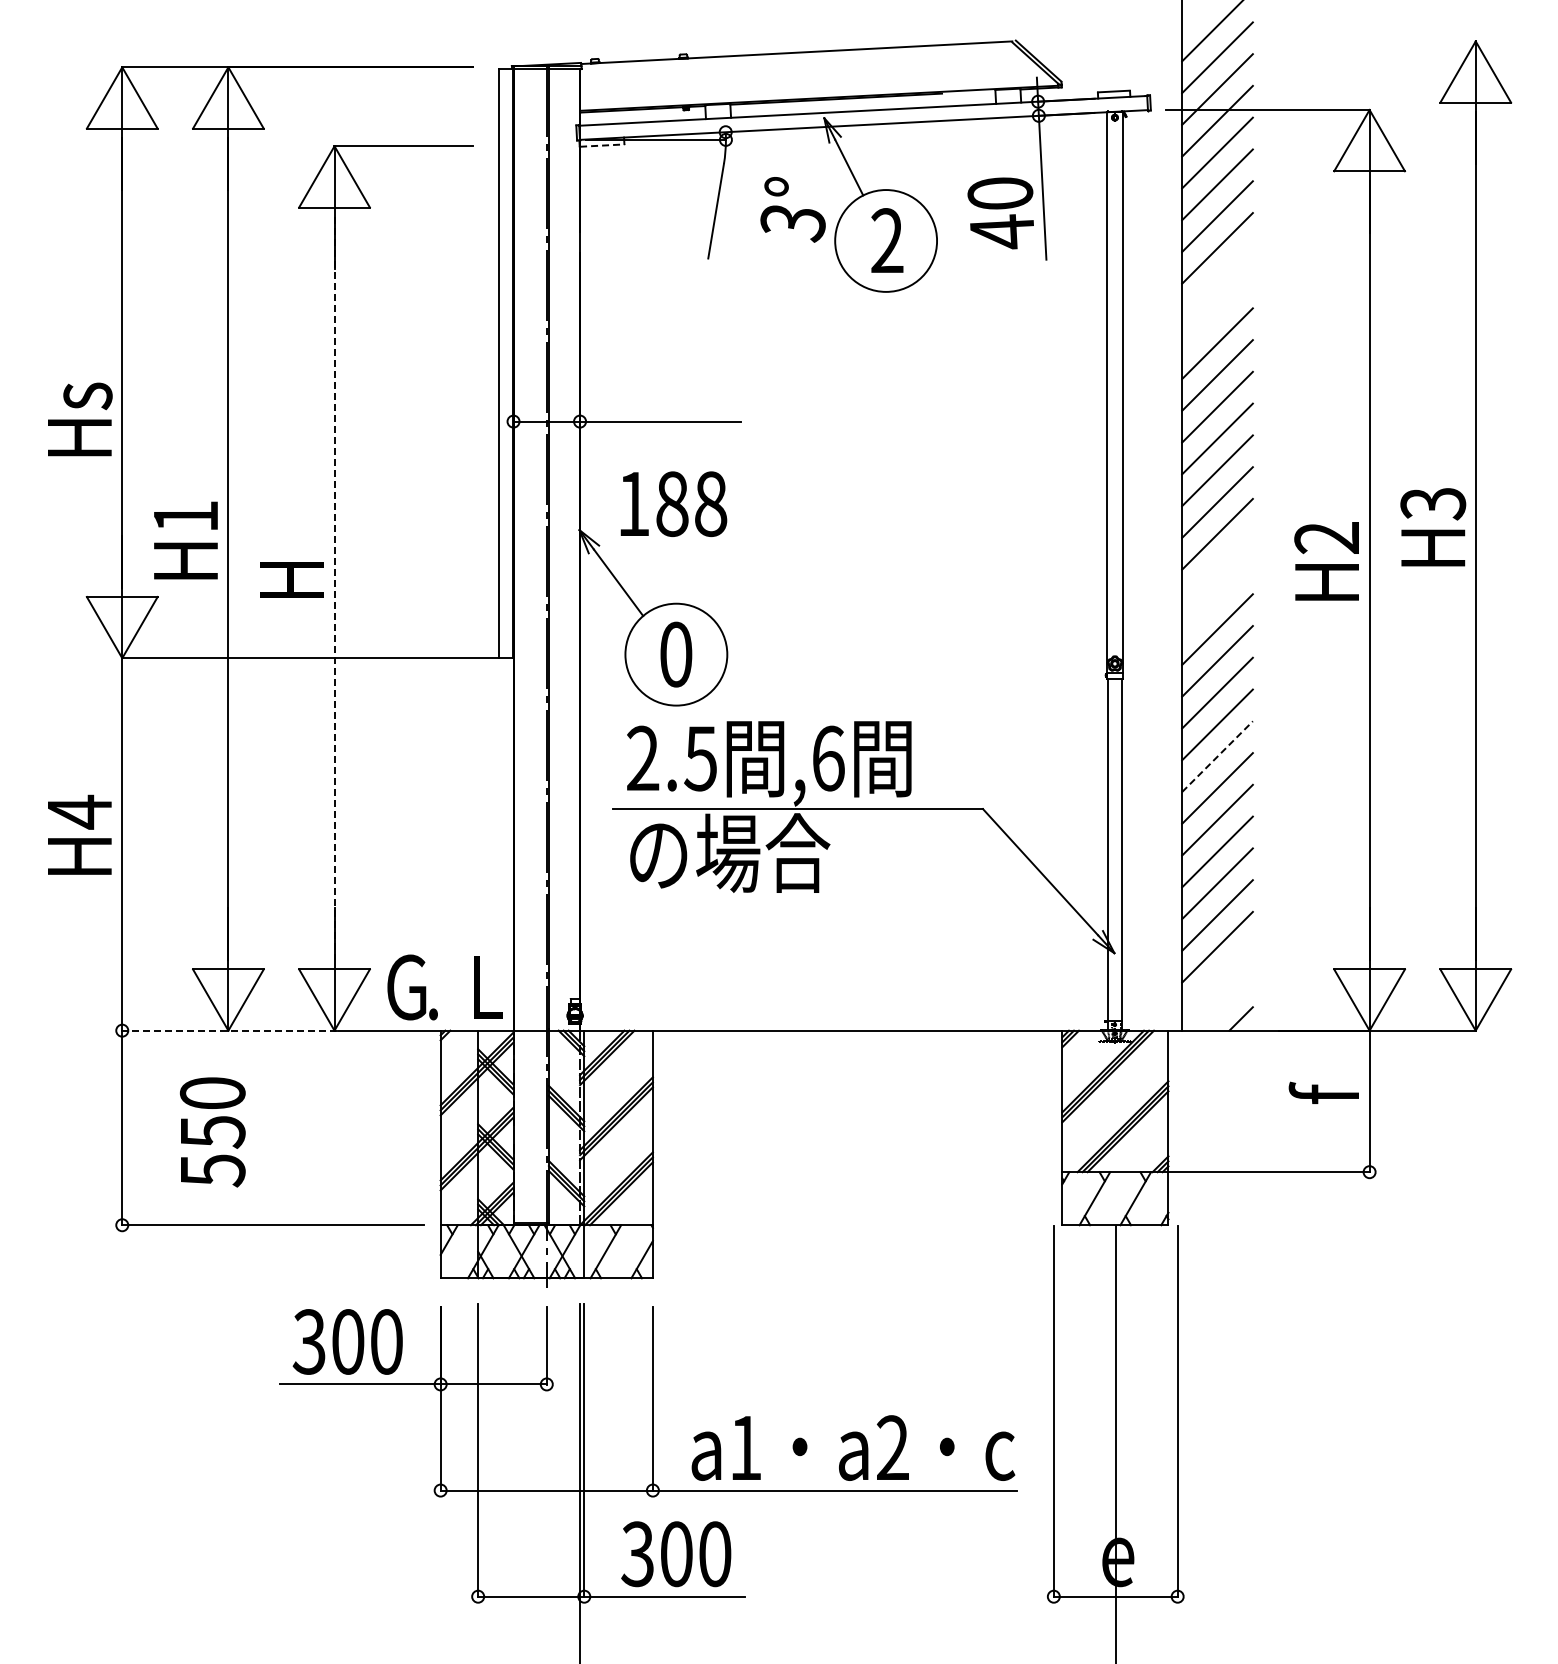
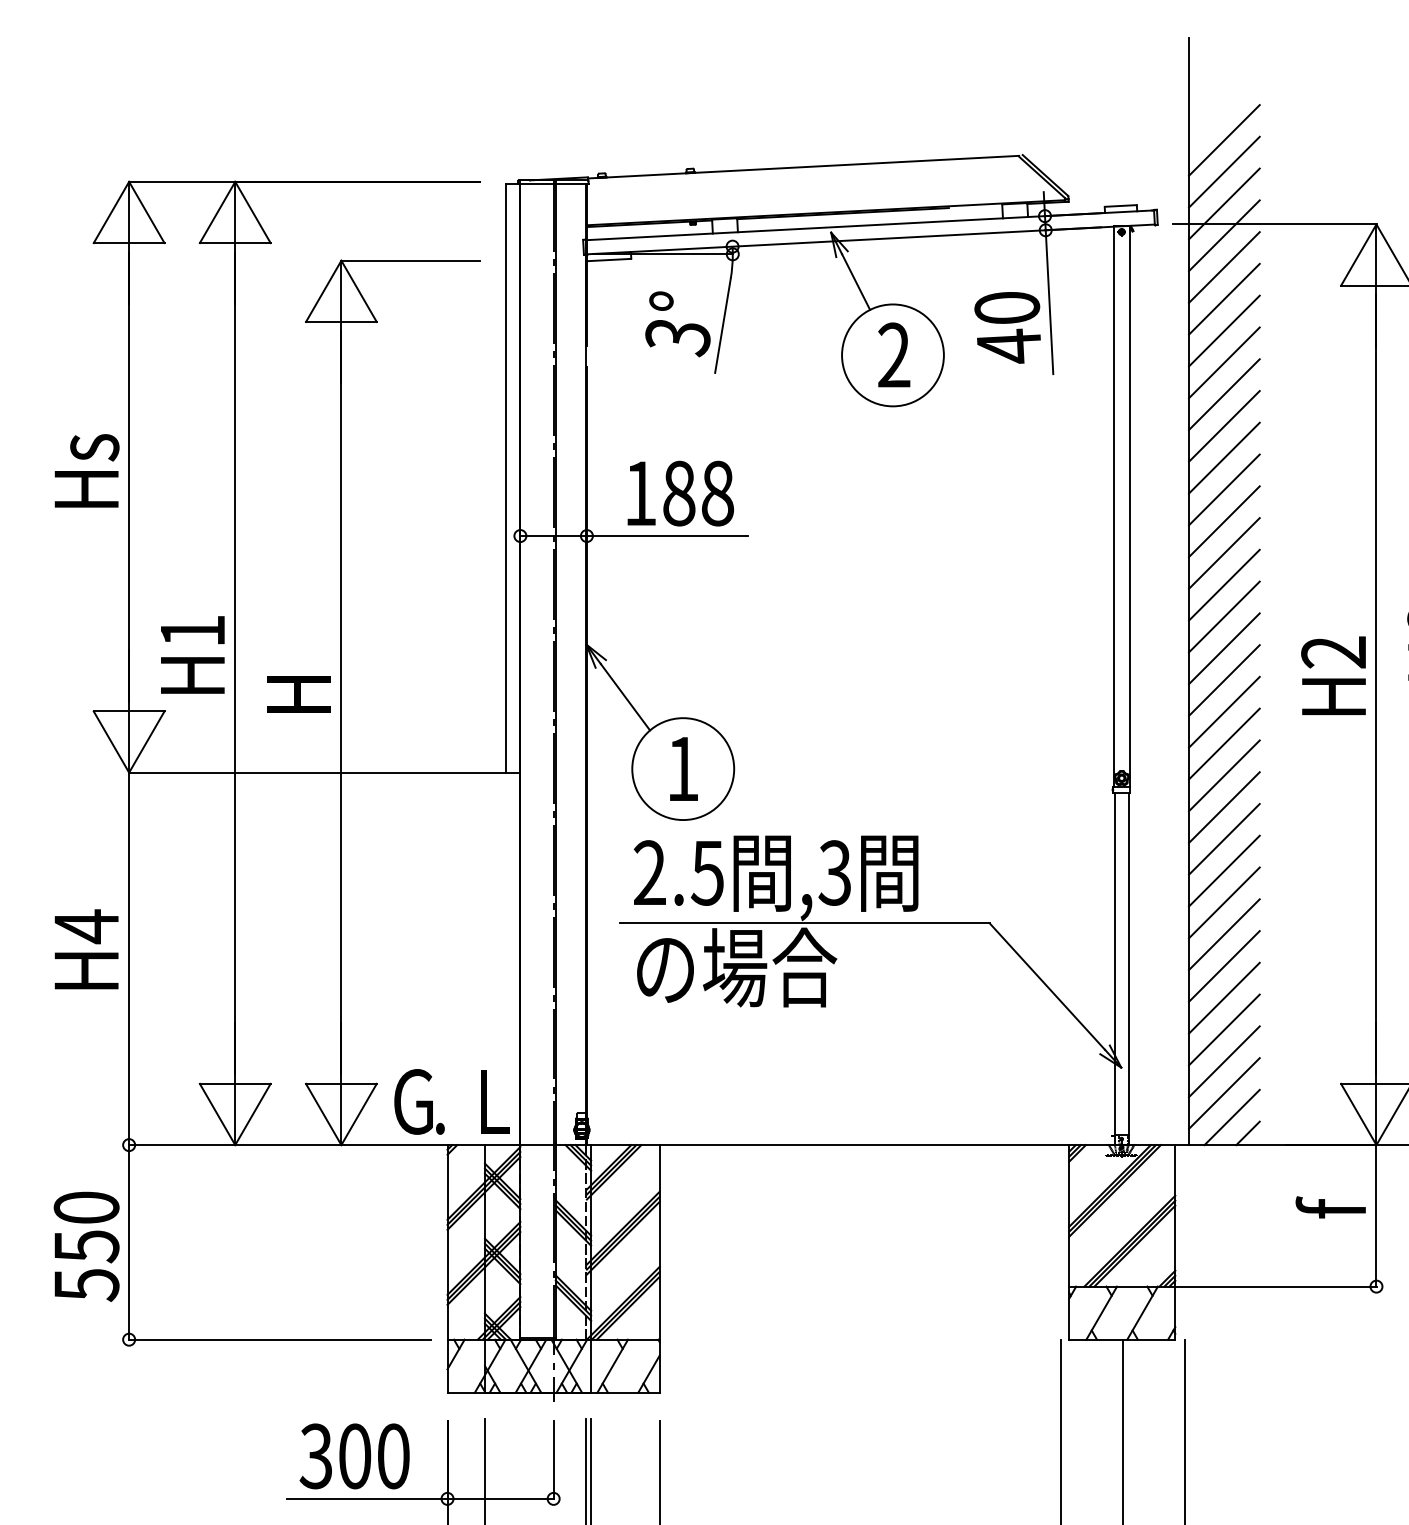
line: (602, 145) -> (609, 259), dashed -> solid
text: (792, 209) -> (677, 323), moved
line: (1217, 279) -> (1224, 393), added
line: (1217, 311) -> (1224, 425), added
text: (80, 419) -> (87, 470), moved
text: (673, 503) -> (680, 492), moved
line: (1217, 565) -> (1224, 679), added
line: (334, 588) -> (341, 702), dashed -> solid
line: (1217, 597) -> (1224, 711), added
text: (676, 654) -> (683, 768), 0 -> 1
line: (1217, 756) -> (1224, 870), dashed -> solid
text: (827, 758) -> (834, 872), ,6 -> ,3
line: (1217, 978) -> (1224, 1092), added
line: (1224, 1002) -> (1231, 1116), added
line: (229, 1030) -> (236, 1144), dashed -> solid
text: (212, 1132) -> (86, 1246), moved

